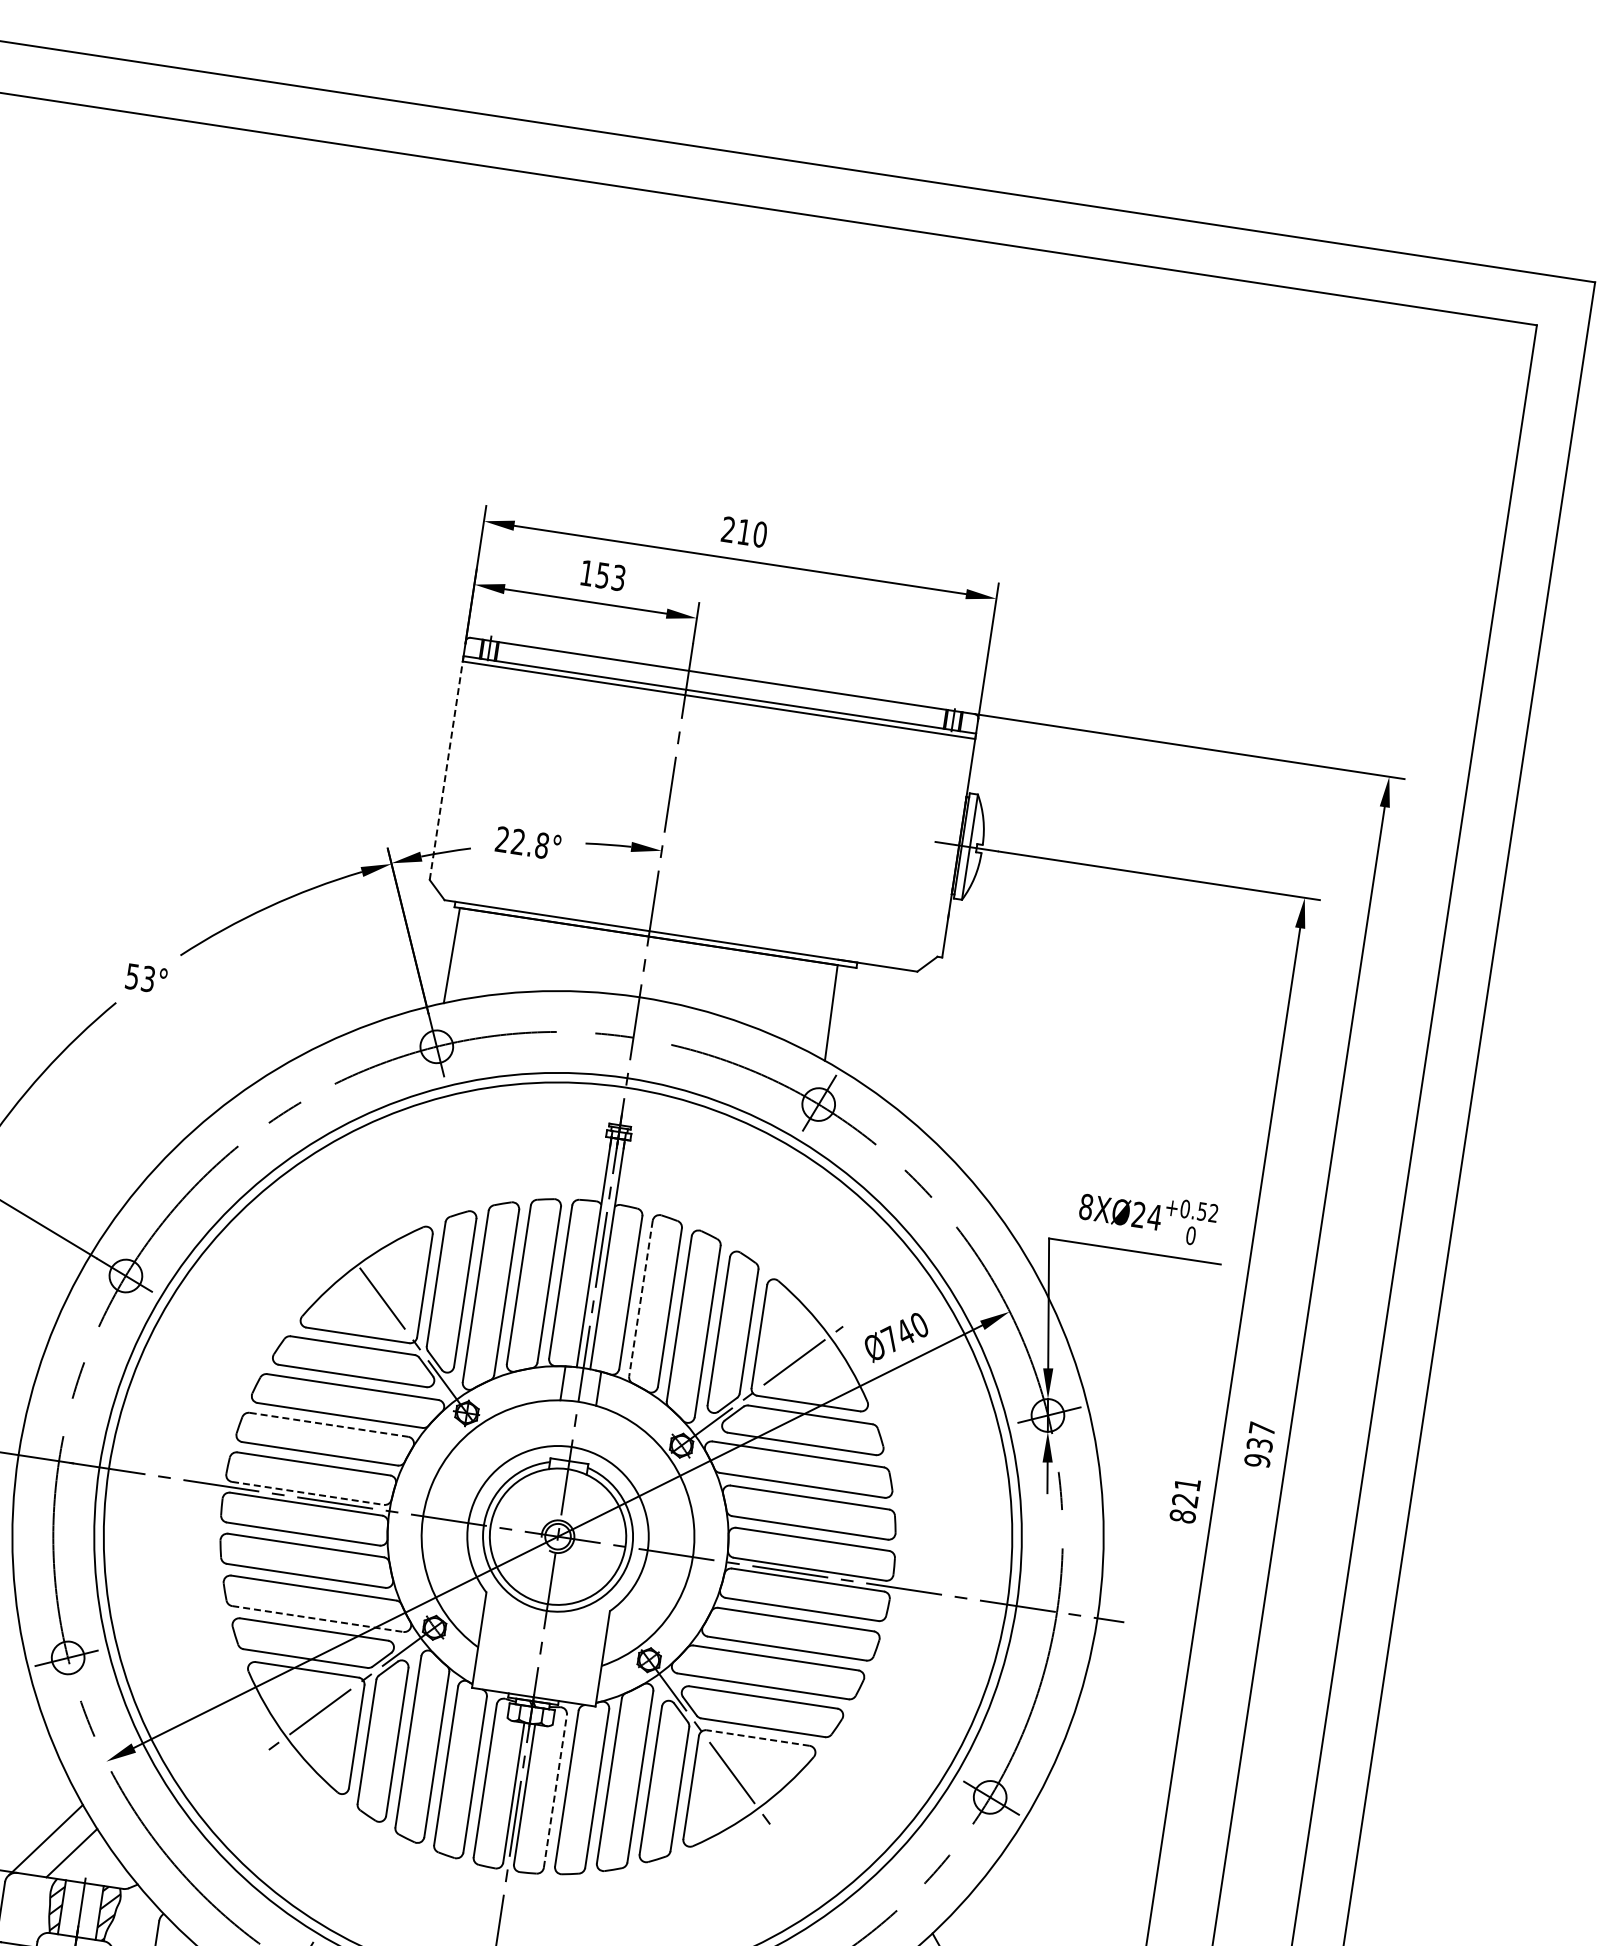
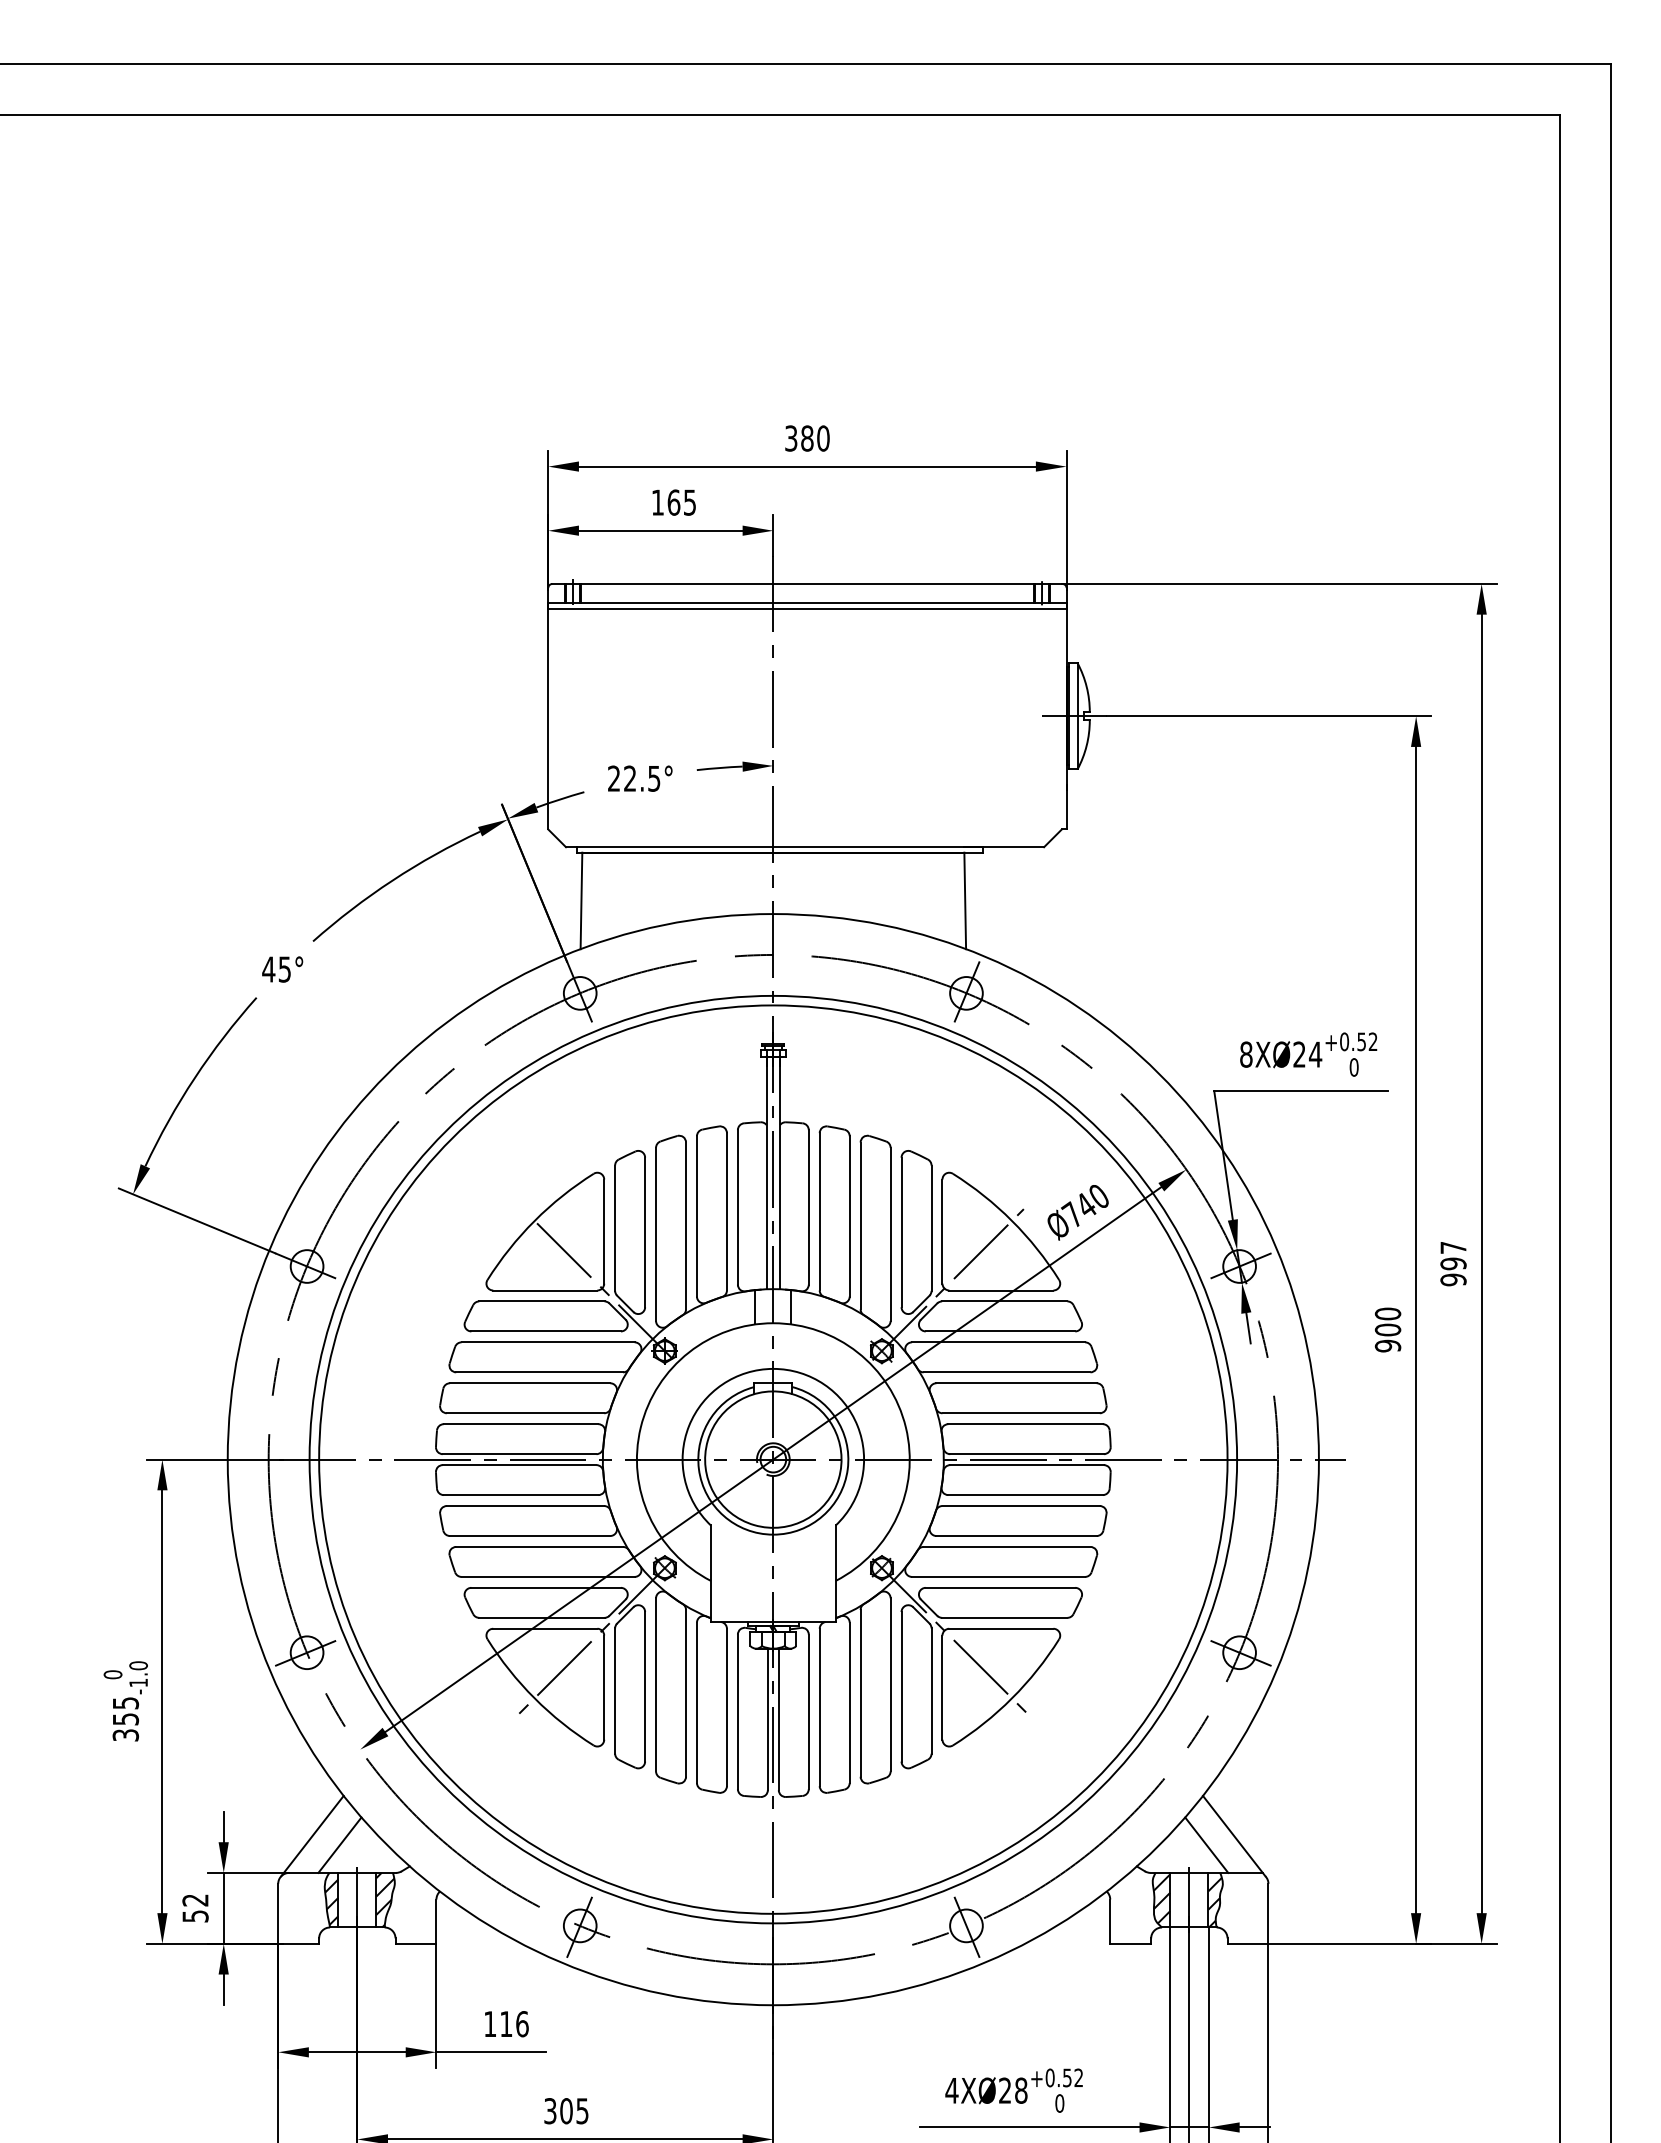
text: (736, 530) -> (799, 438), 210 -> 380
text: (610, 576) -> (681, 502), 153 -> 165
line: (447, 767) -> (548, 715), dashed -> solid
text: (542, 845) -> (654, 778), 22.8° -> 22.5°
text: (140, 977) -> (276, 969), 53° -> 45°
line: (640, 1298) -> (819, 1211), dashed -> solid
line: (329, 1425) -> (530, 1383), dashed -> solid
text: (1259, 1444) -> (1453, 1263), 937 -> 997
line: (307, 1493) -> (519, 1454), dashed -> solid
text: (1184, 1499) -> (1387, 1329), 821 -> 900
line: (318, 1618) -> (548, 1576), dashed -> solid
line: (757, 1737) -> (1000, 1628), dashed -> solid
line: (555, 1791) -> (808, 1711), dashed -> solid

